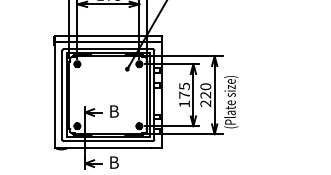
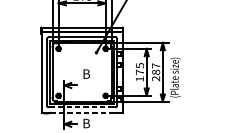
text: (205, 90) -> (155, 68), 220 -> 287
text: (114, 111) -> (86, 74), moved
line: (108, 141) -> (82, 107), solid -> dashed
line: (107, 148) -> (81, 112), solid -> dashed

